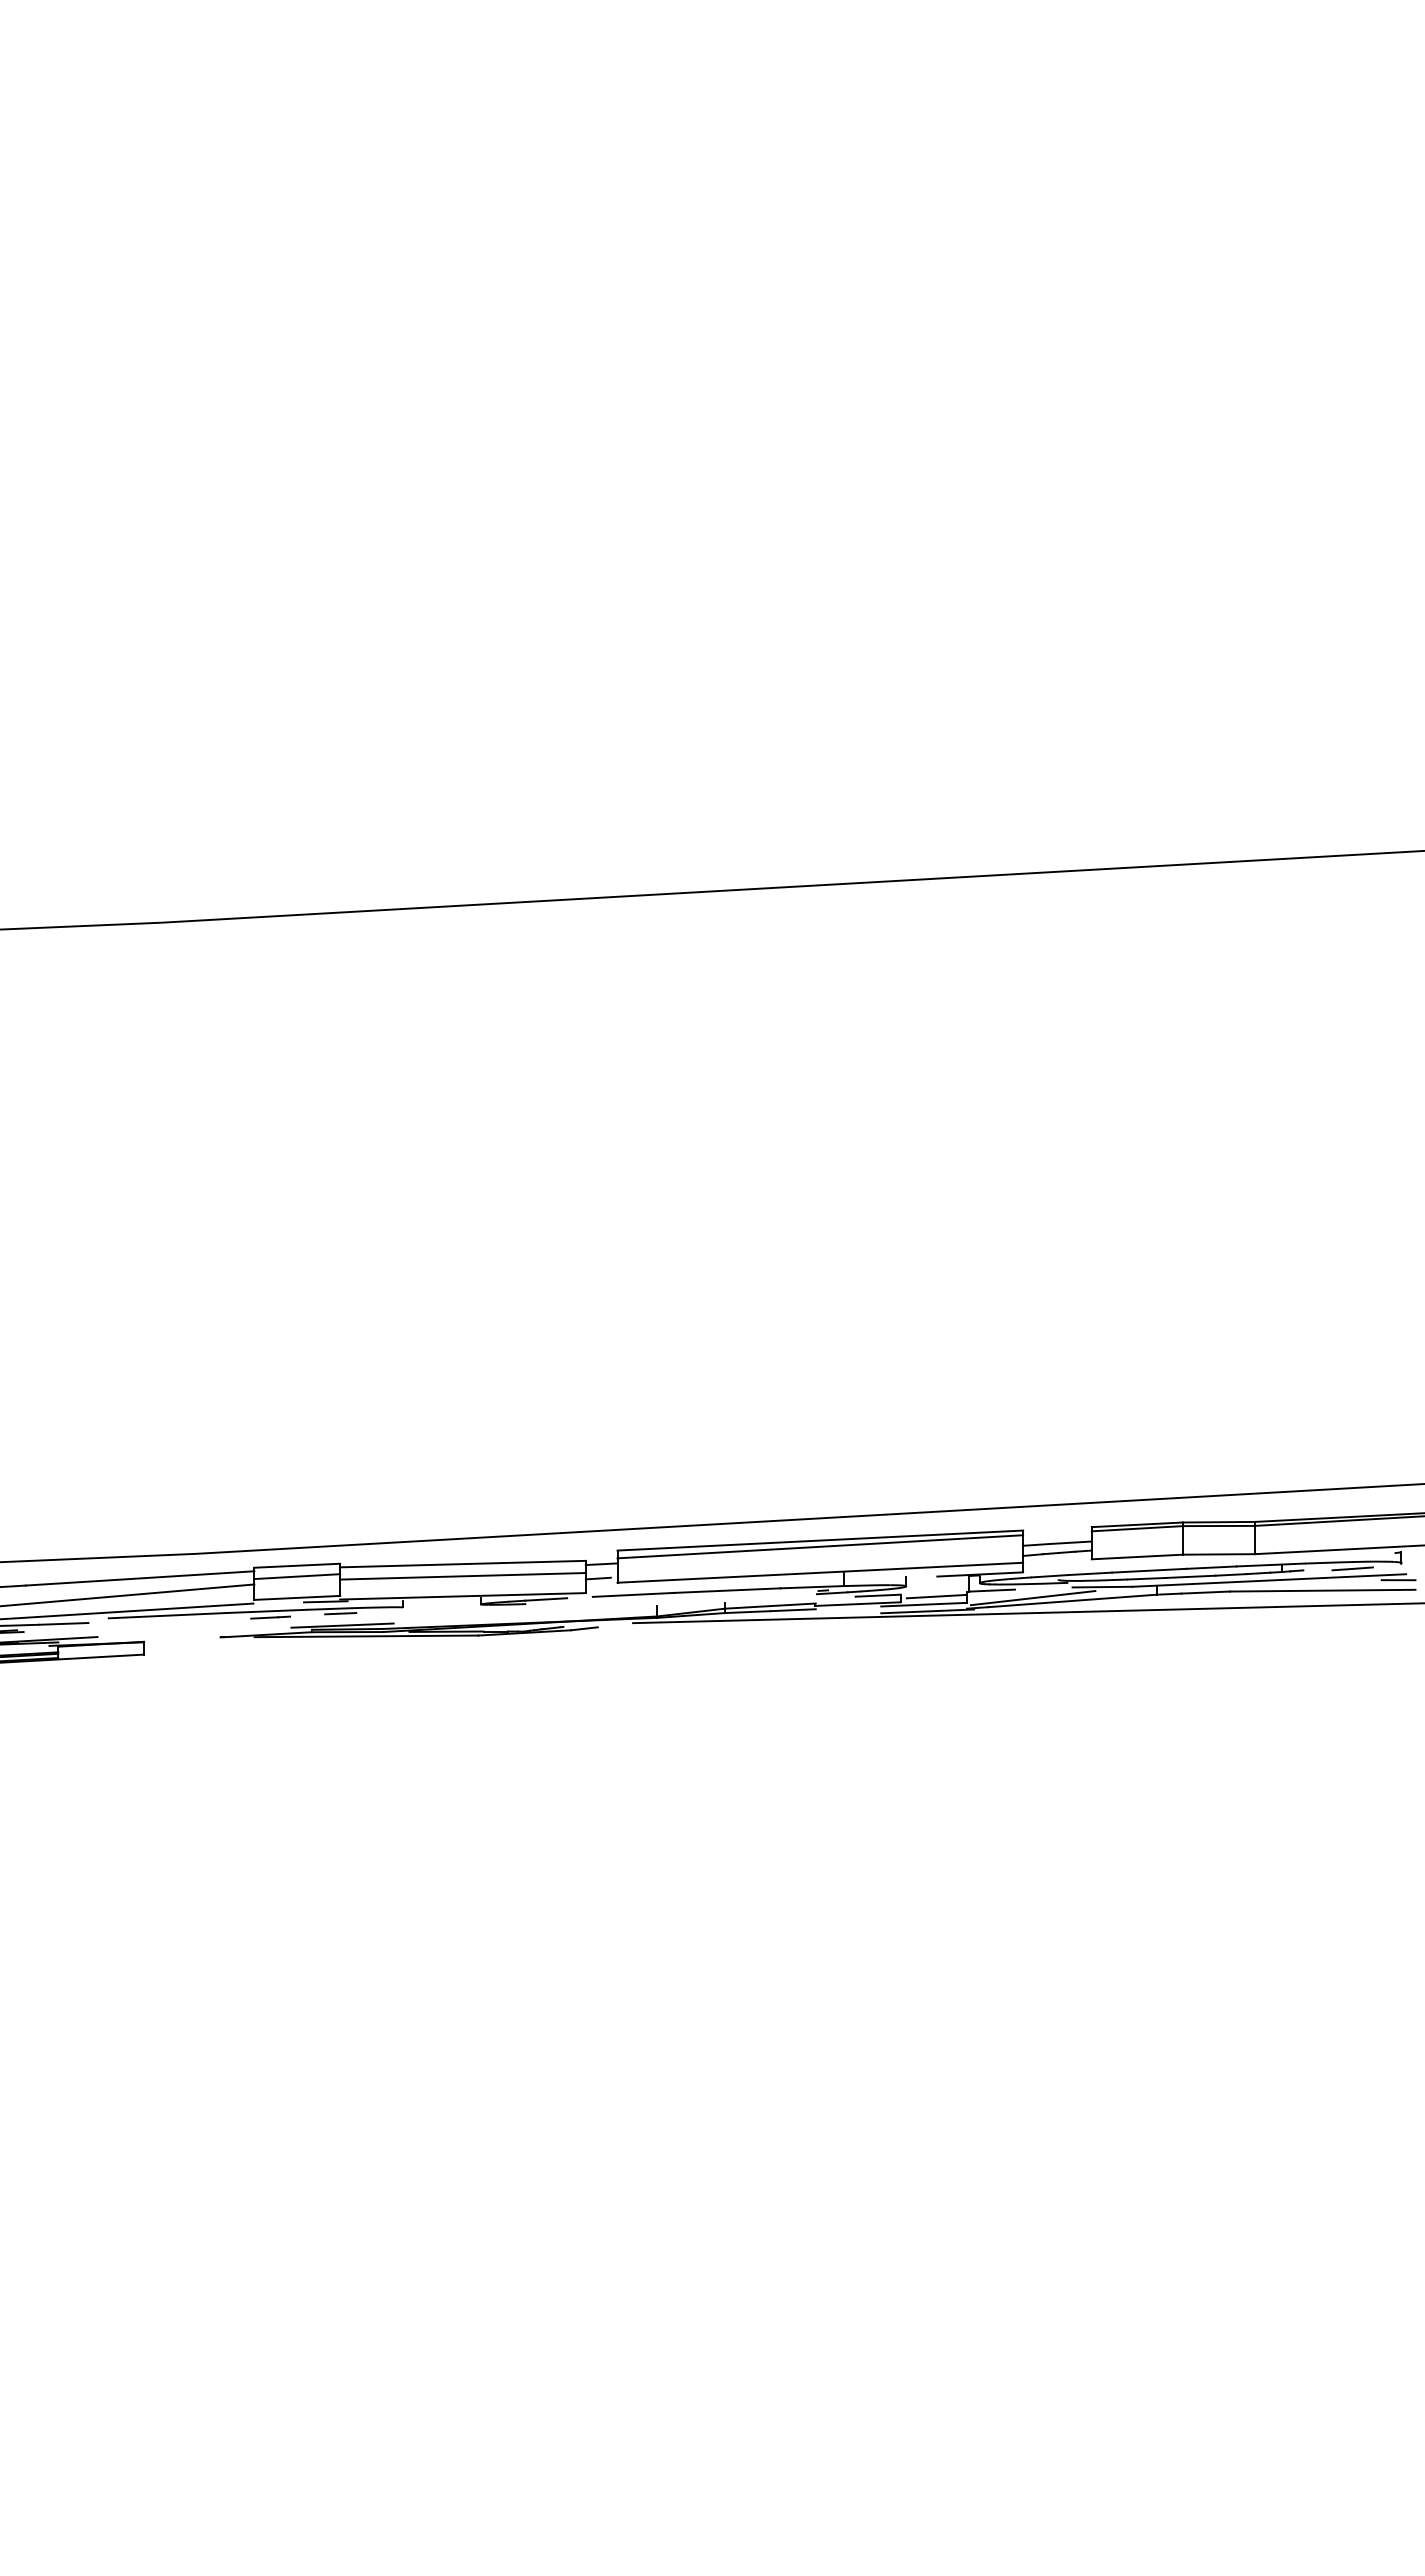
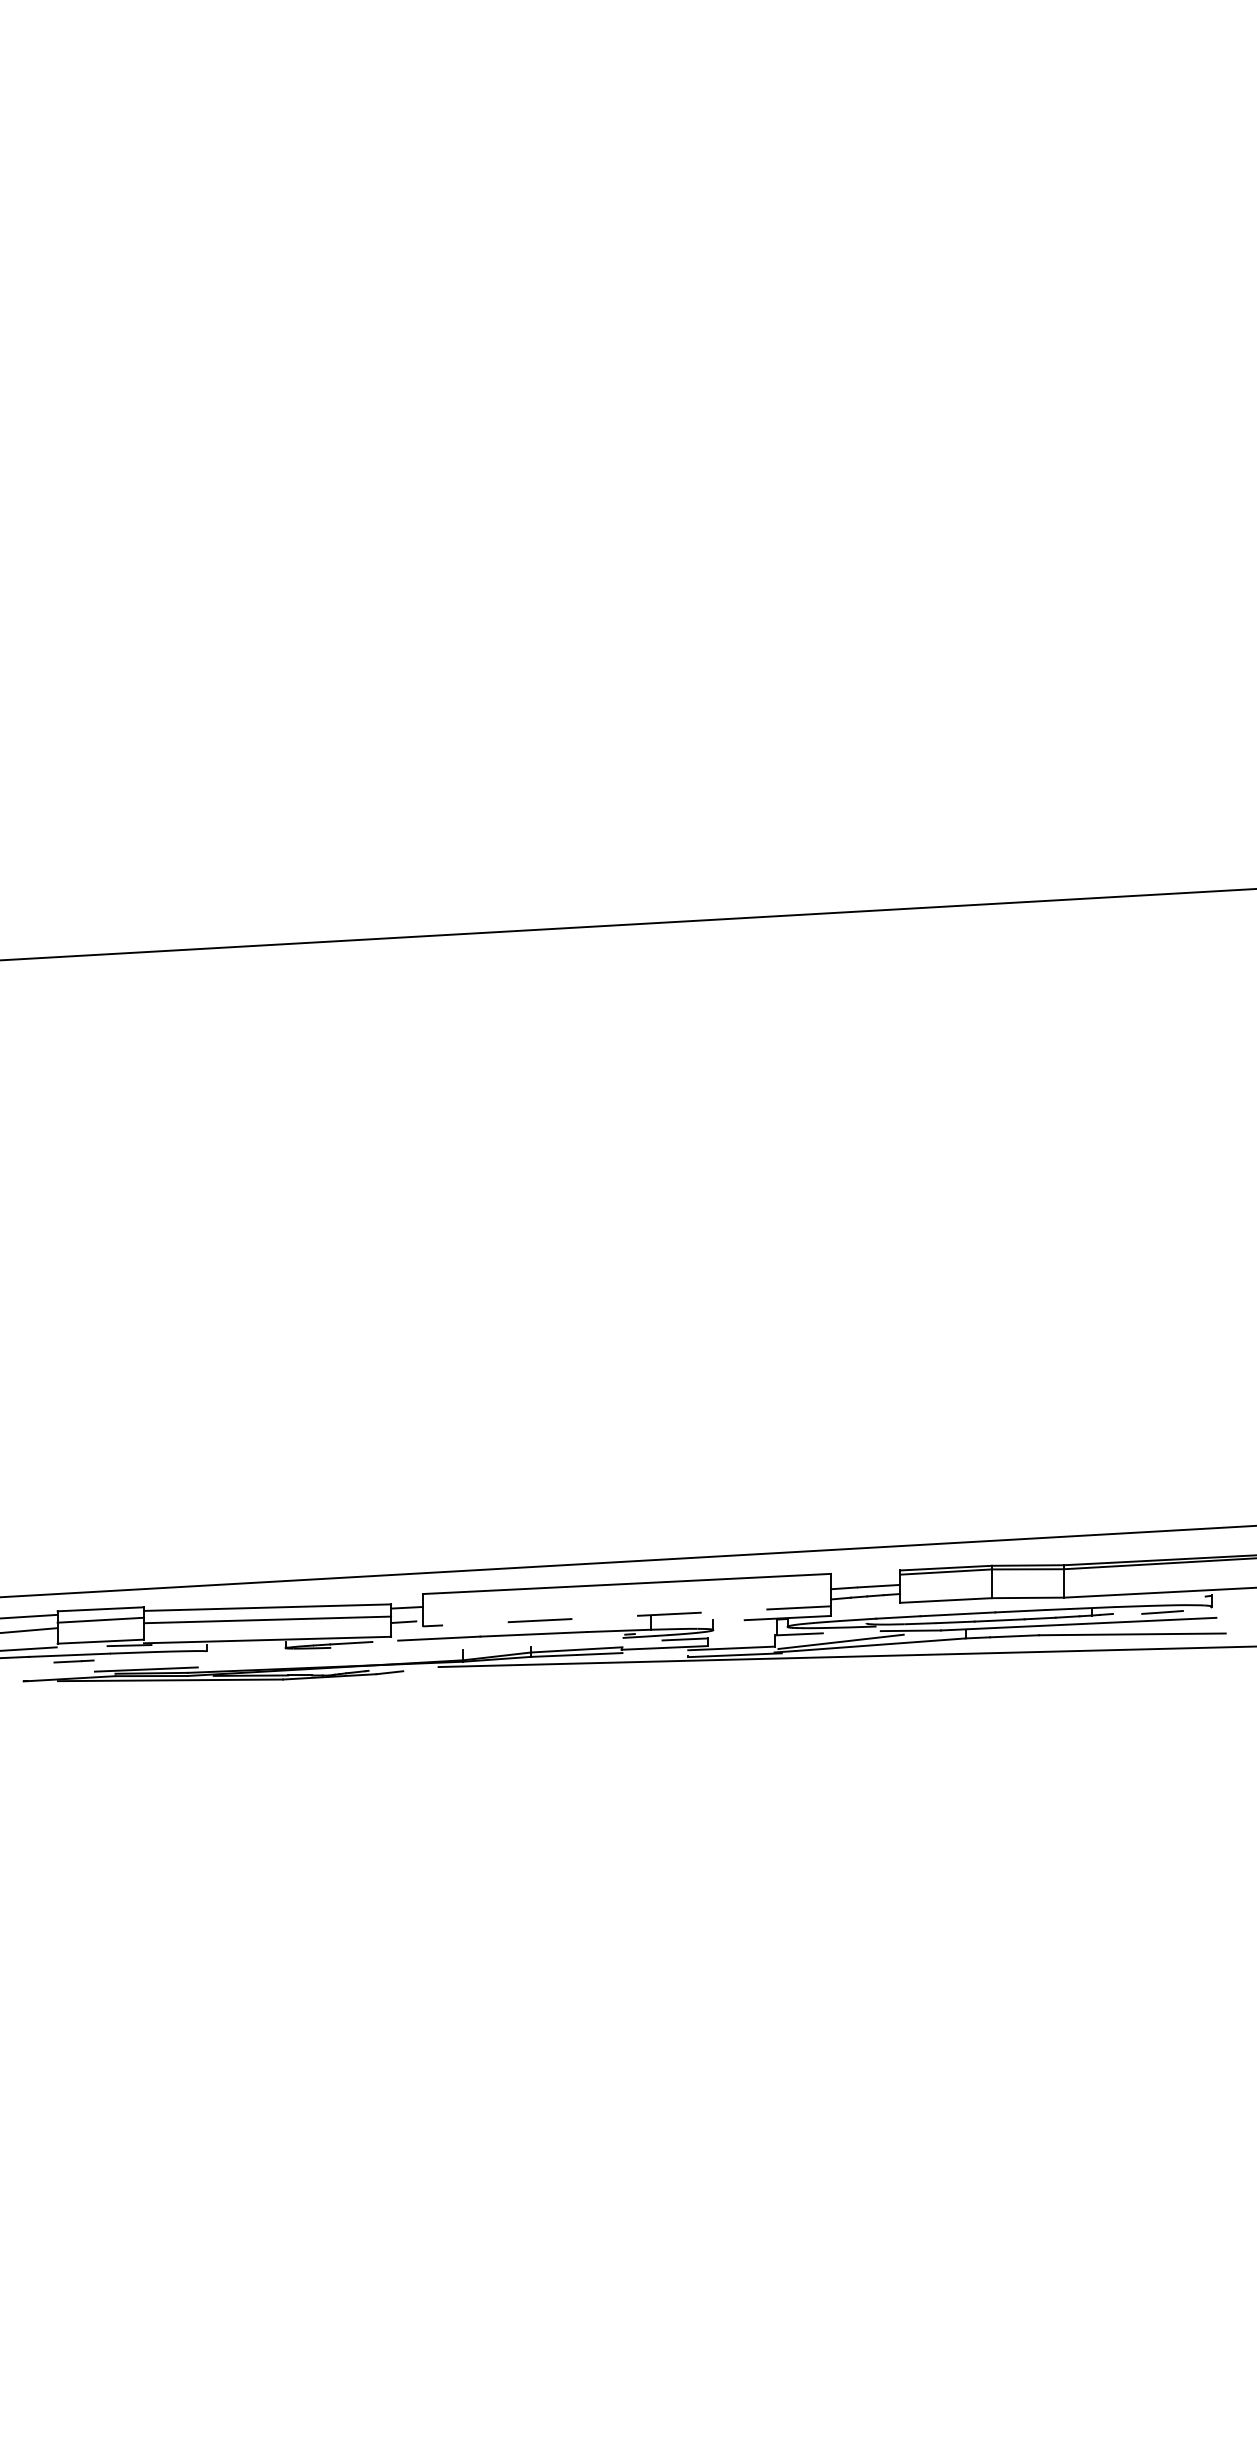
line: (820, 1546) -> (627, 1589), removed
line: (819, 1572) -> (626, 1616), solid -> dashed
line: (1398, 1580) -> (1208, 1624), removed
line: (936, 1596) -> (743, 1640), removed
line: (340, 1613) -> (144, 1657), removed

